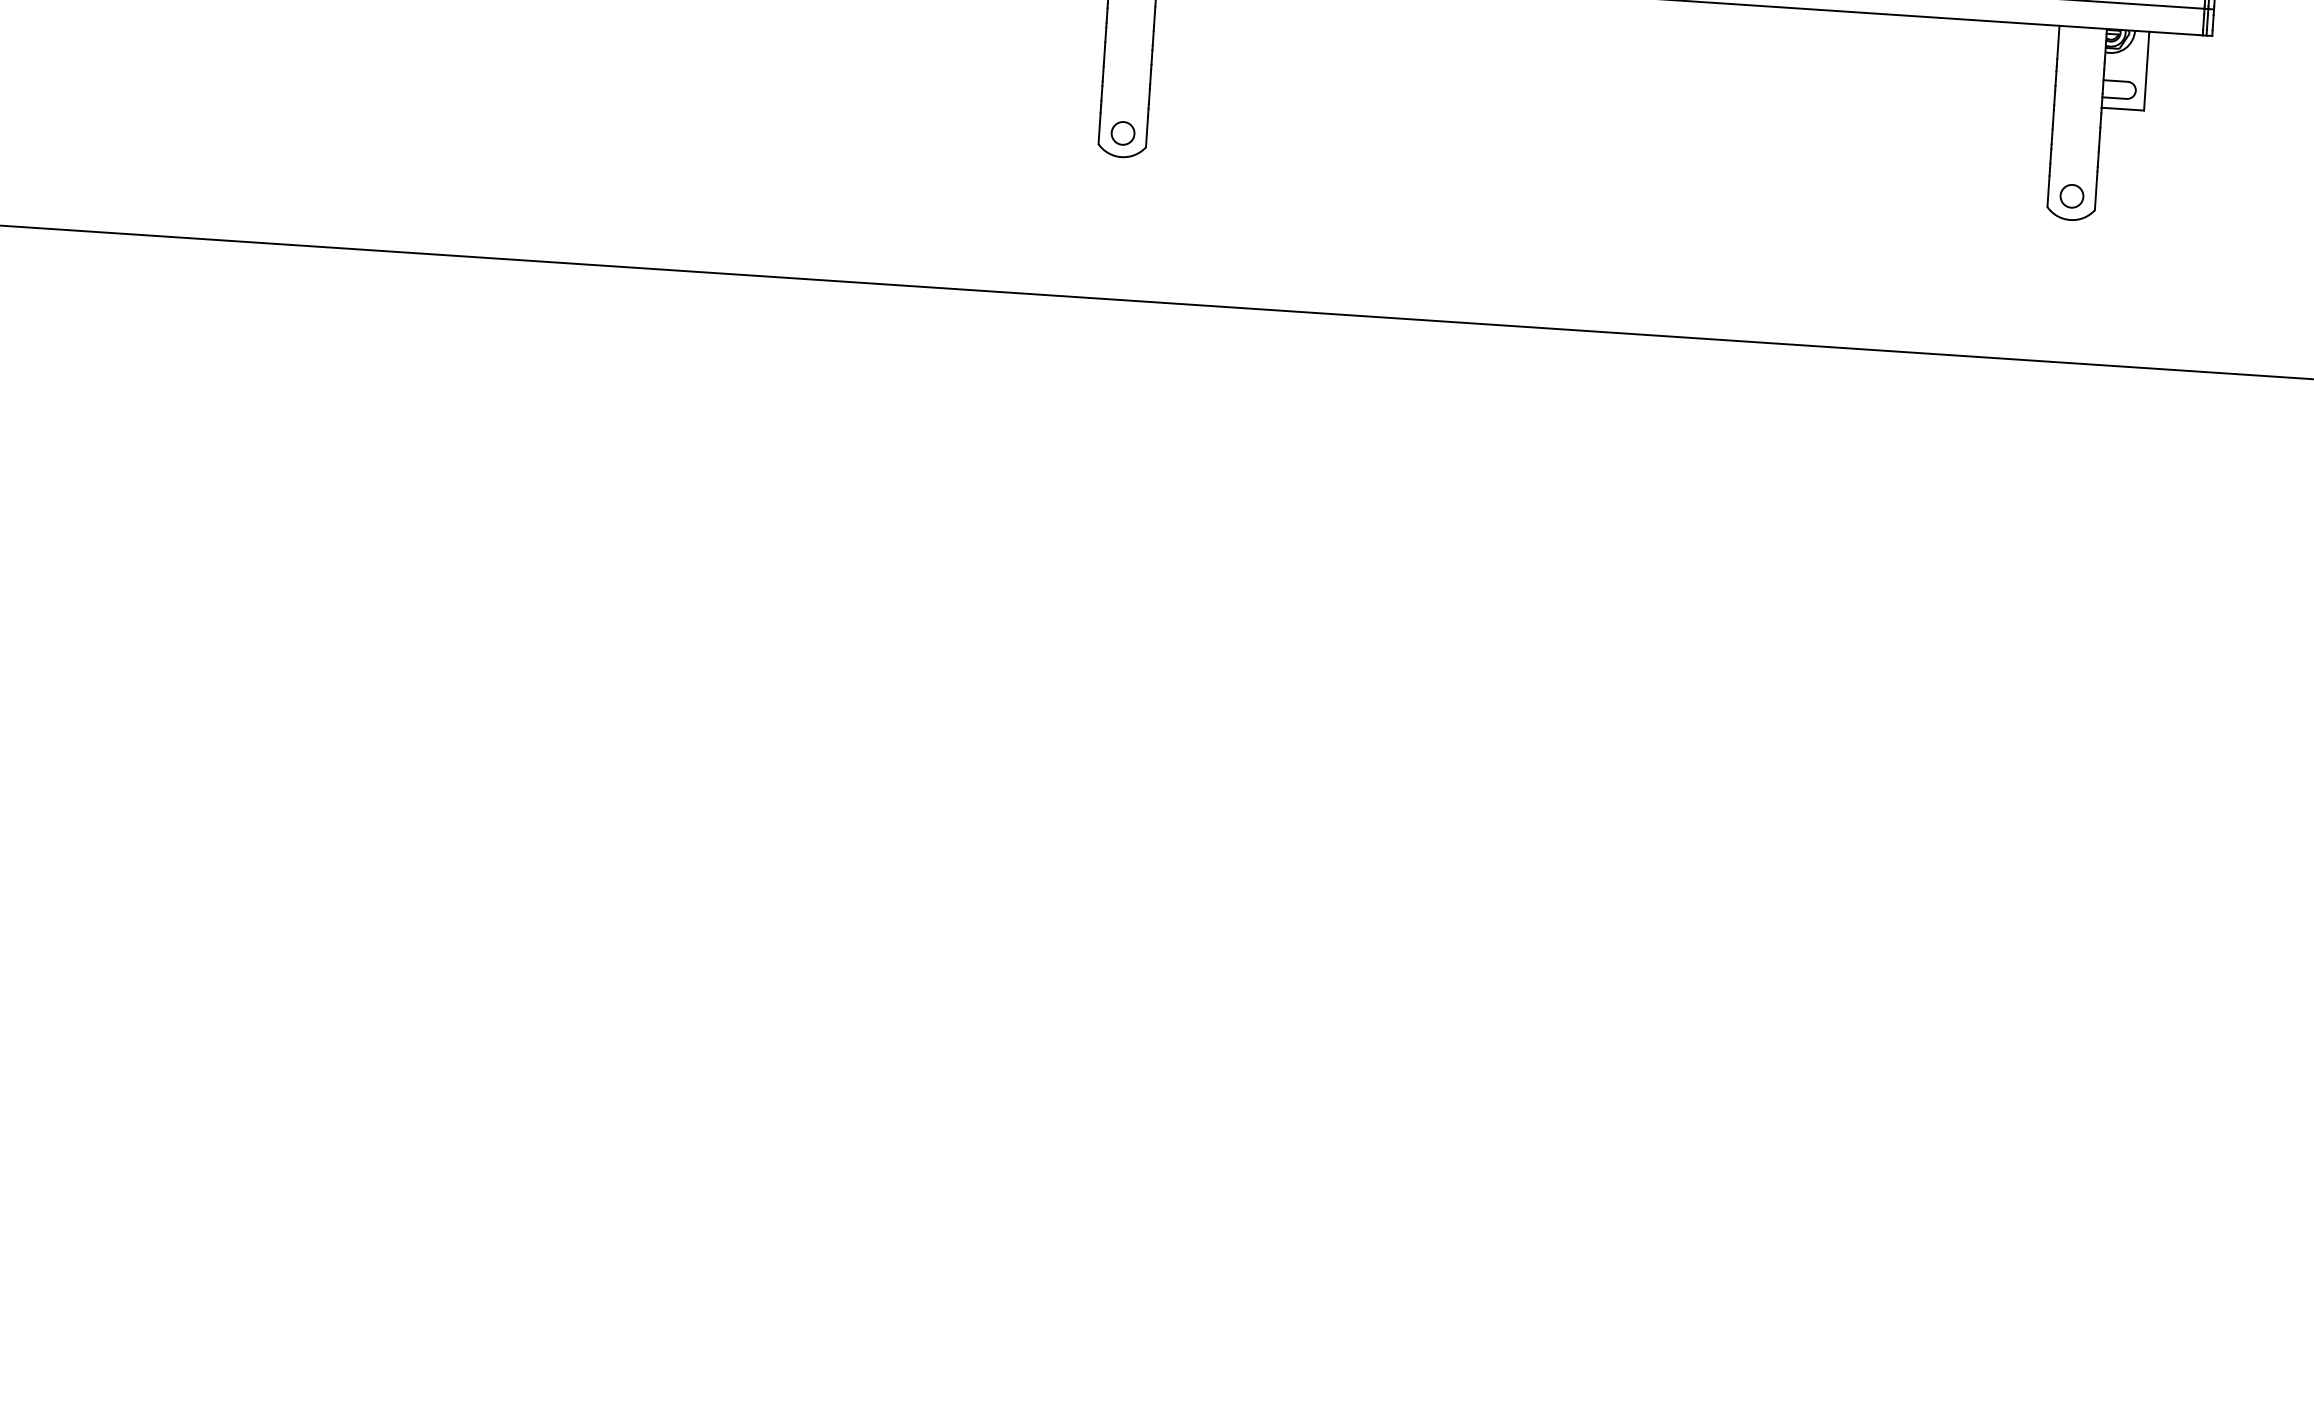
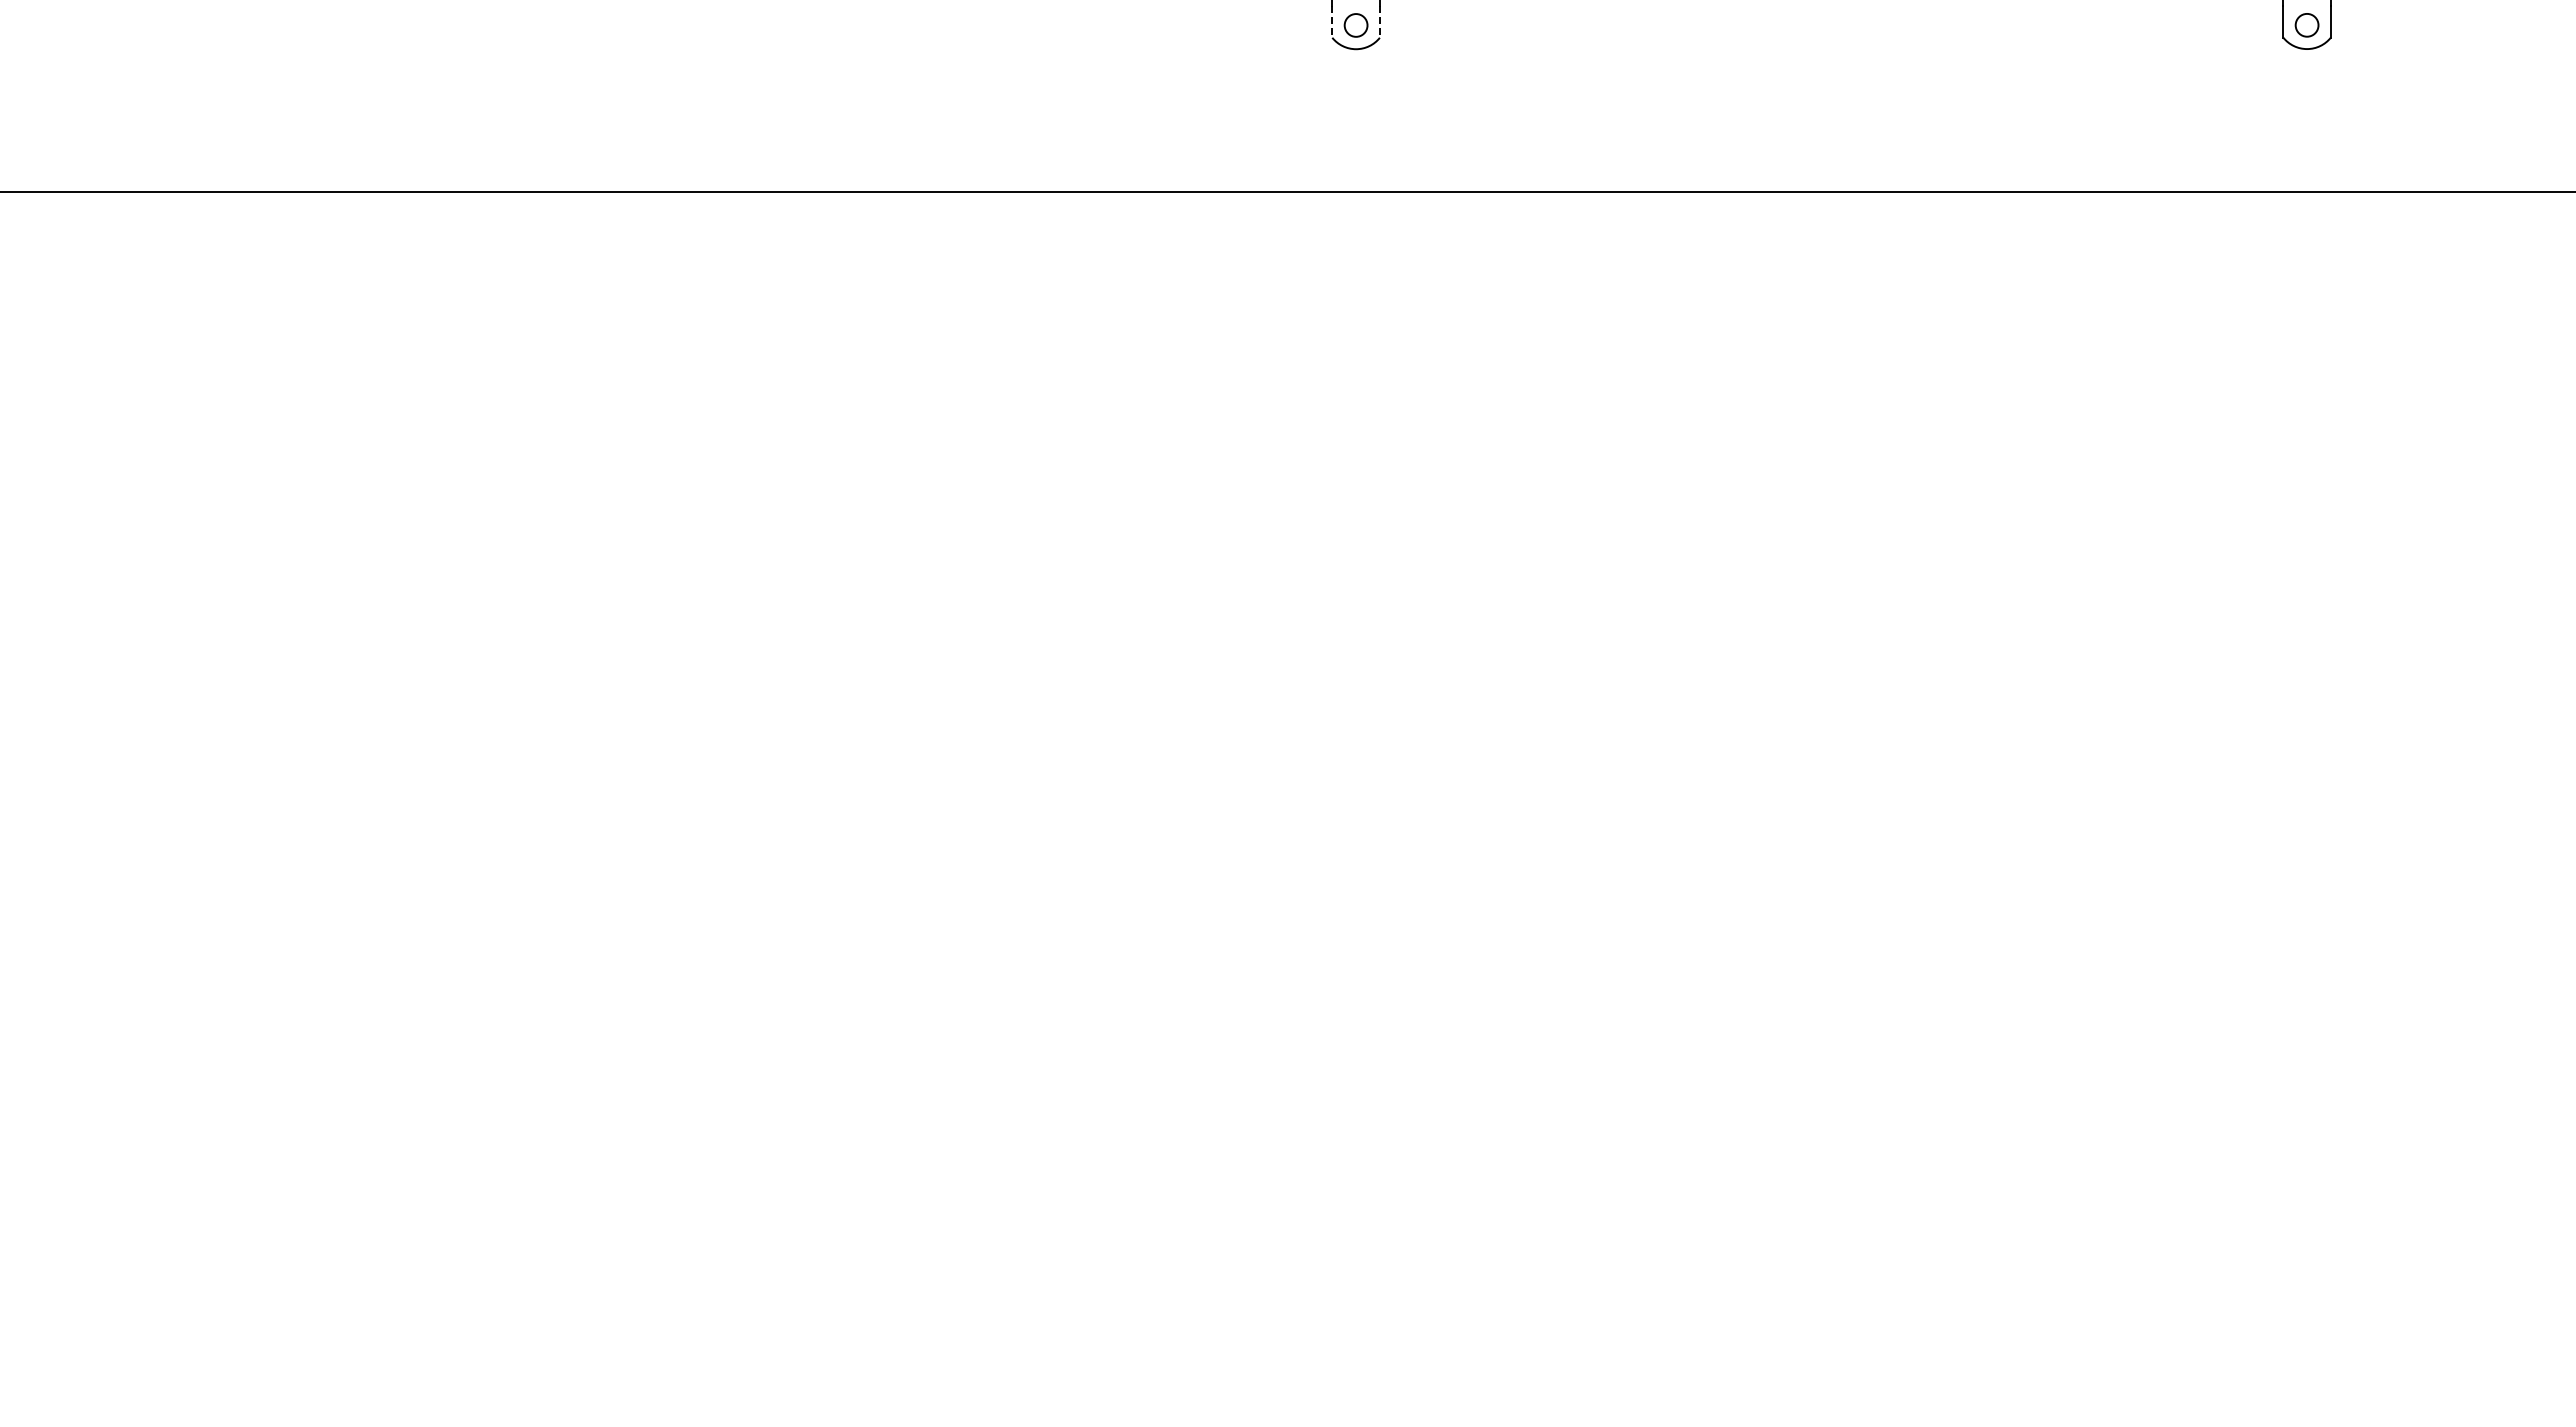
line: (1099, 128) -> (1332, 22), solid -> dashed
line: (1146, 132) -> (1379, 22), solid -> dashed

